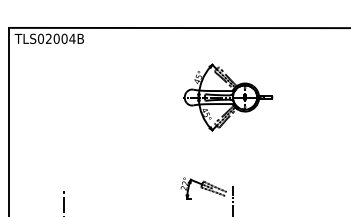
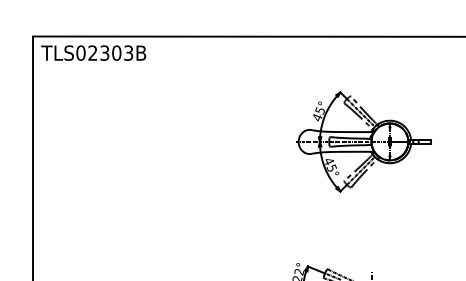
text: (64, 38) -> (116, 52), TLS02004B -> TLS02303B

